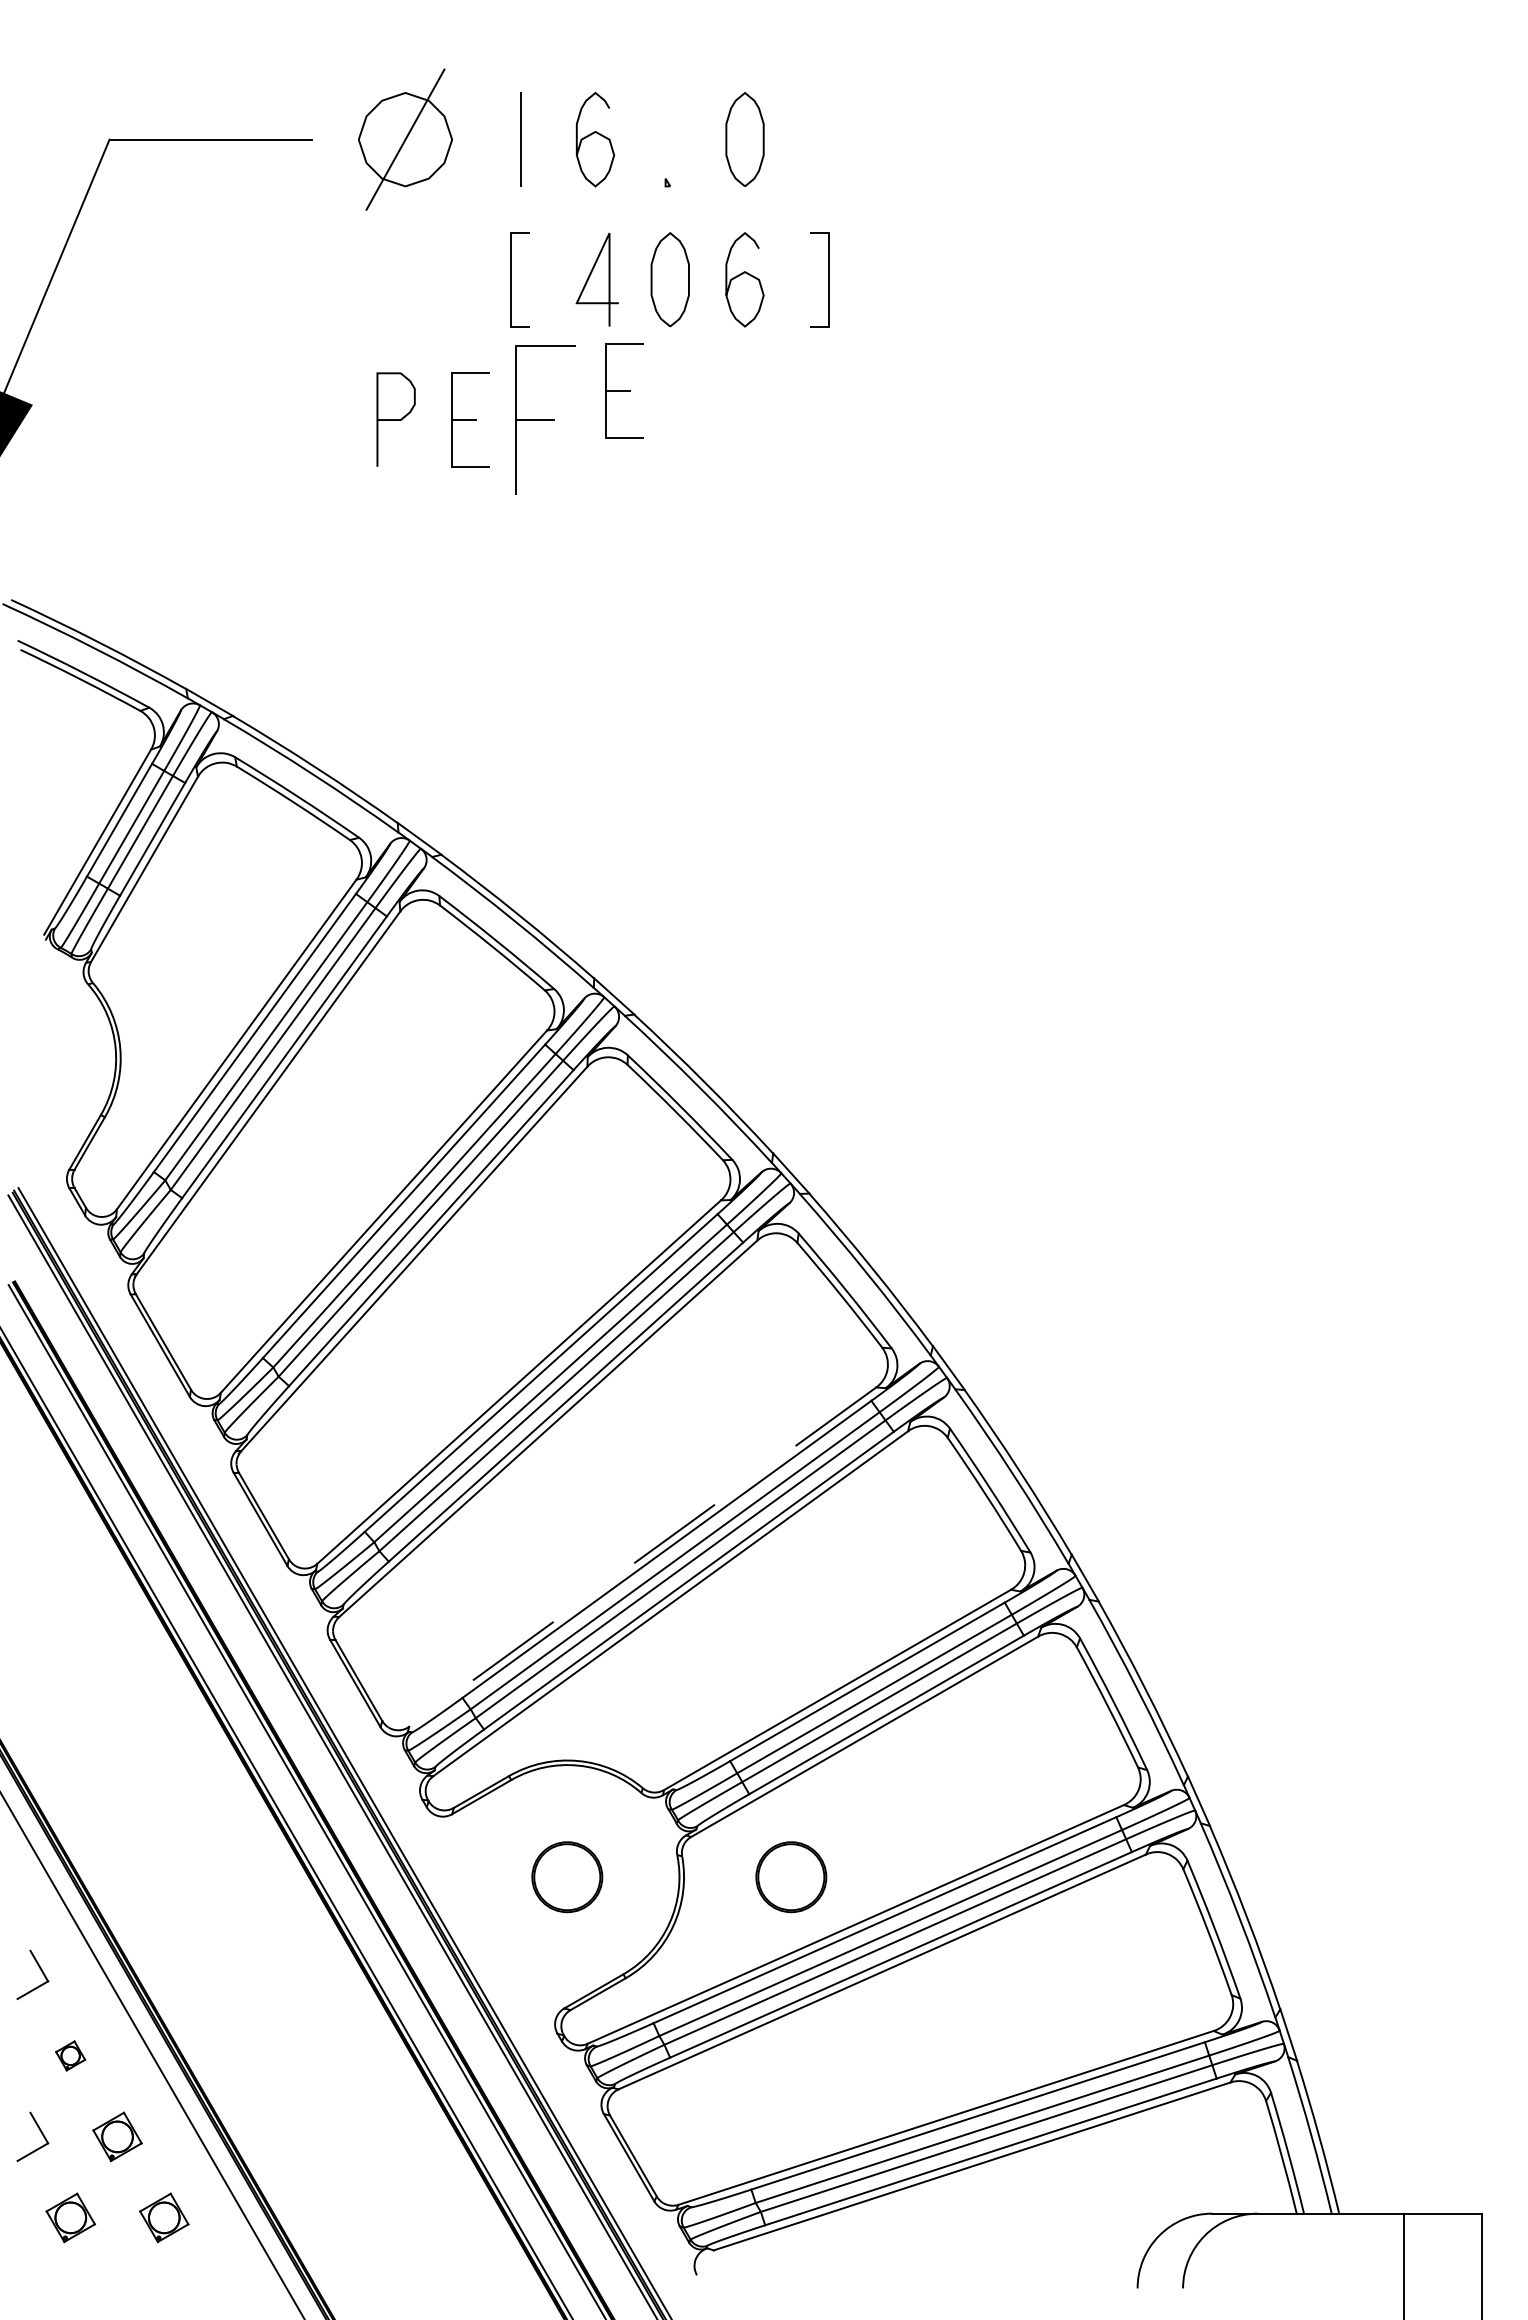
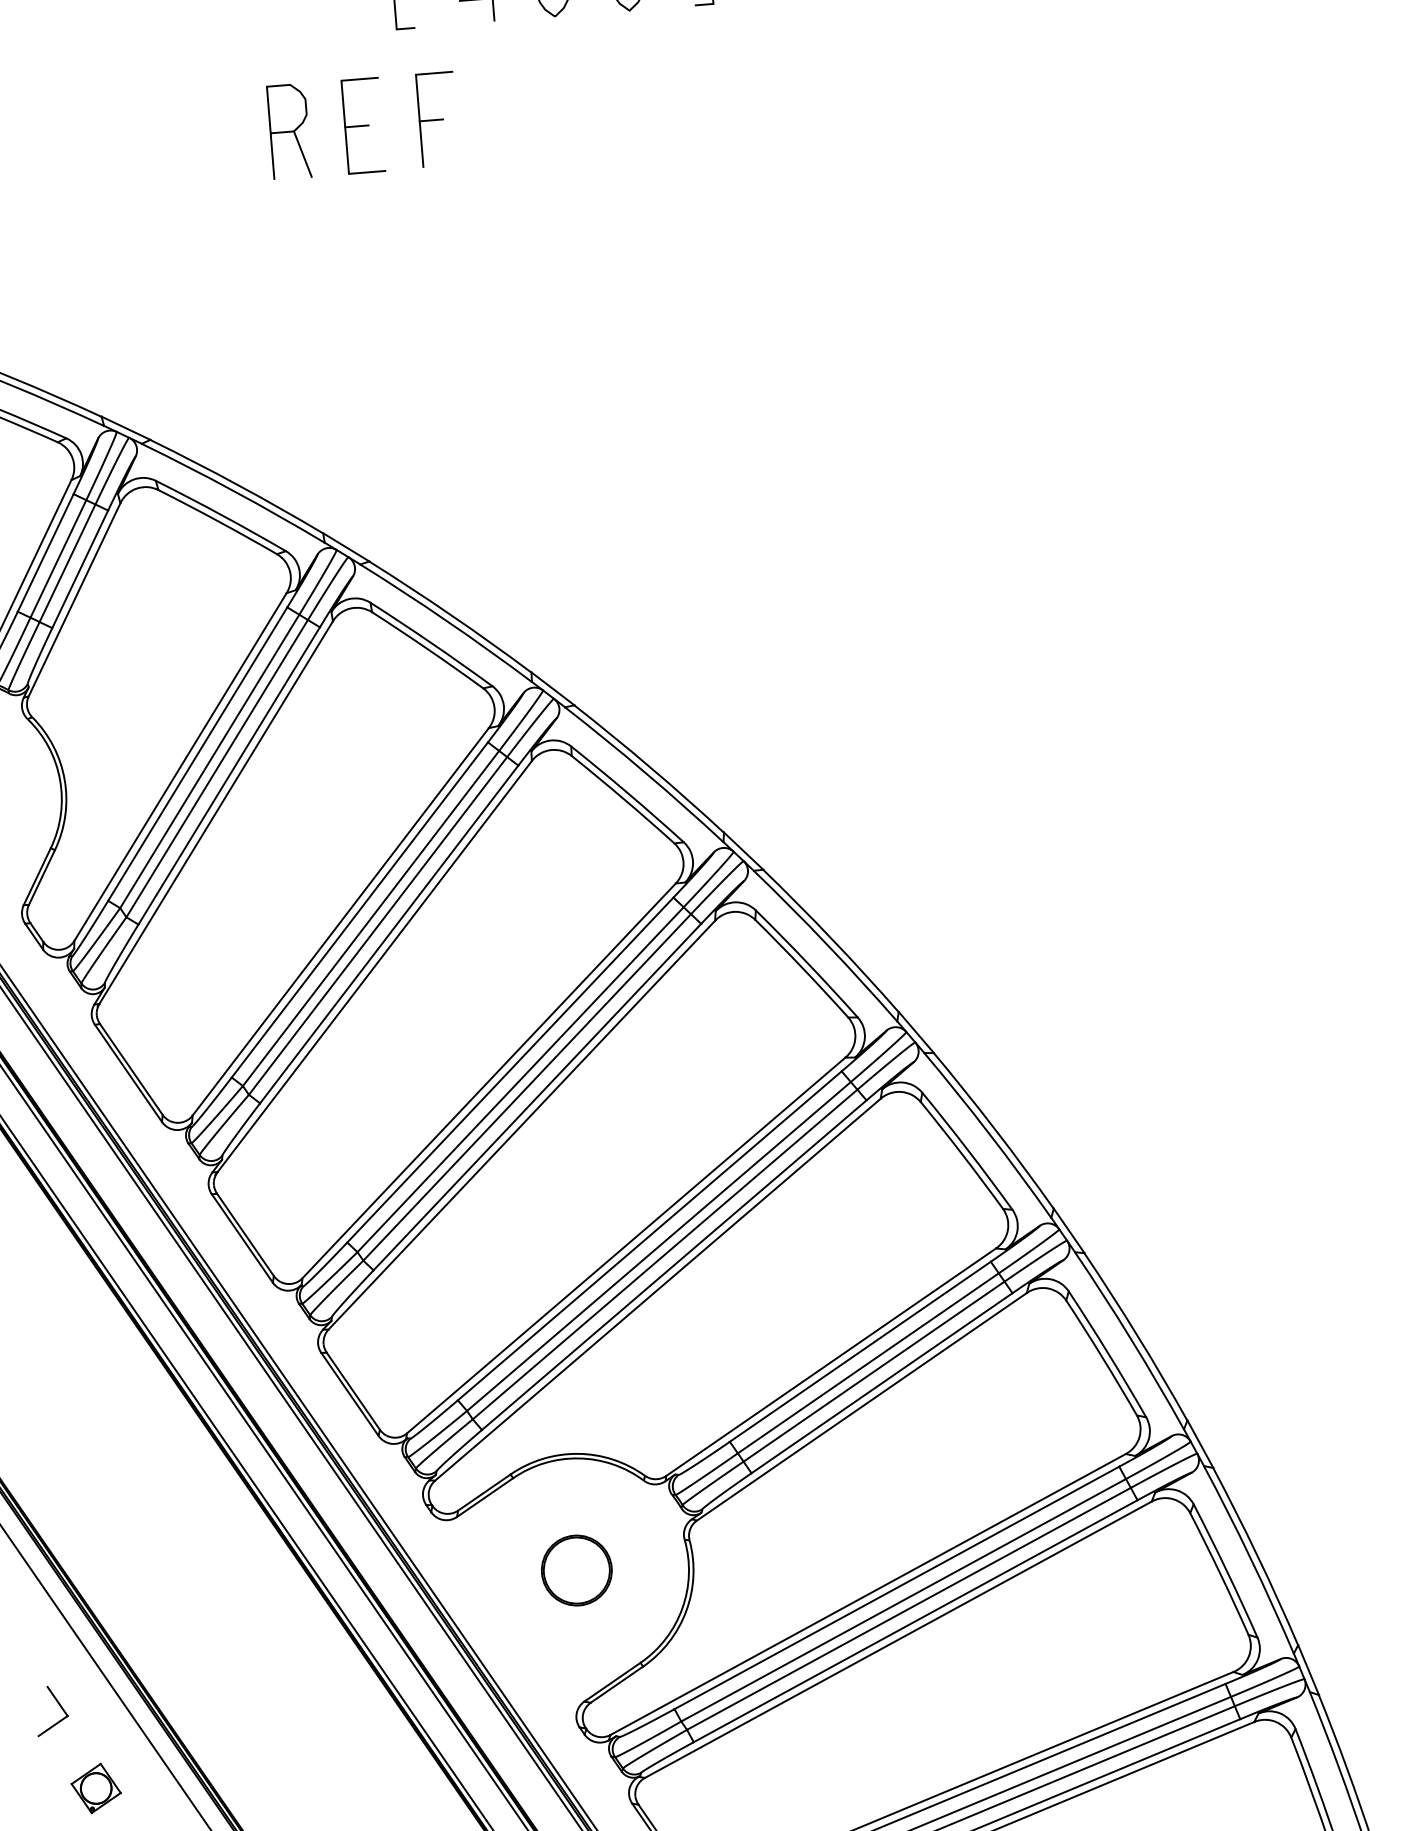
part: (624, 390) -> (514, 84), removed
part: (544, 419) -> (437, 119), size x0.62
line: (407, 443) -> (302, 154), added
line: (642, 1557) -> (626, 1245), dashed -> solid
part: (791, 1877) -> (800, 1552), removed
part: (70, 2055) -> (95, 1788), size x1.67

